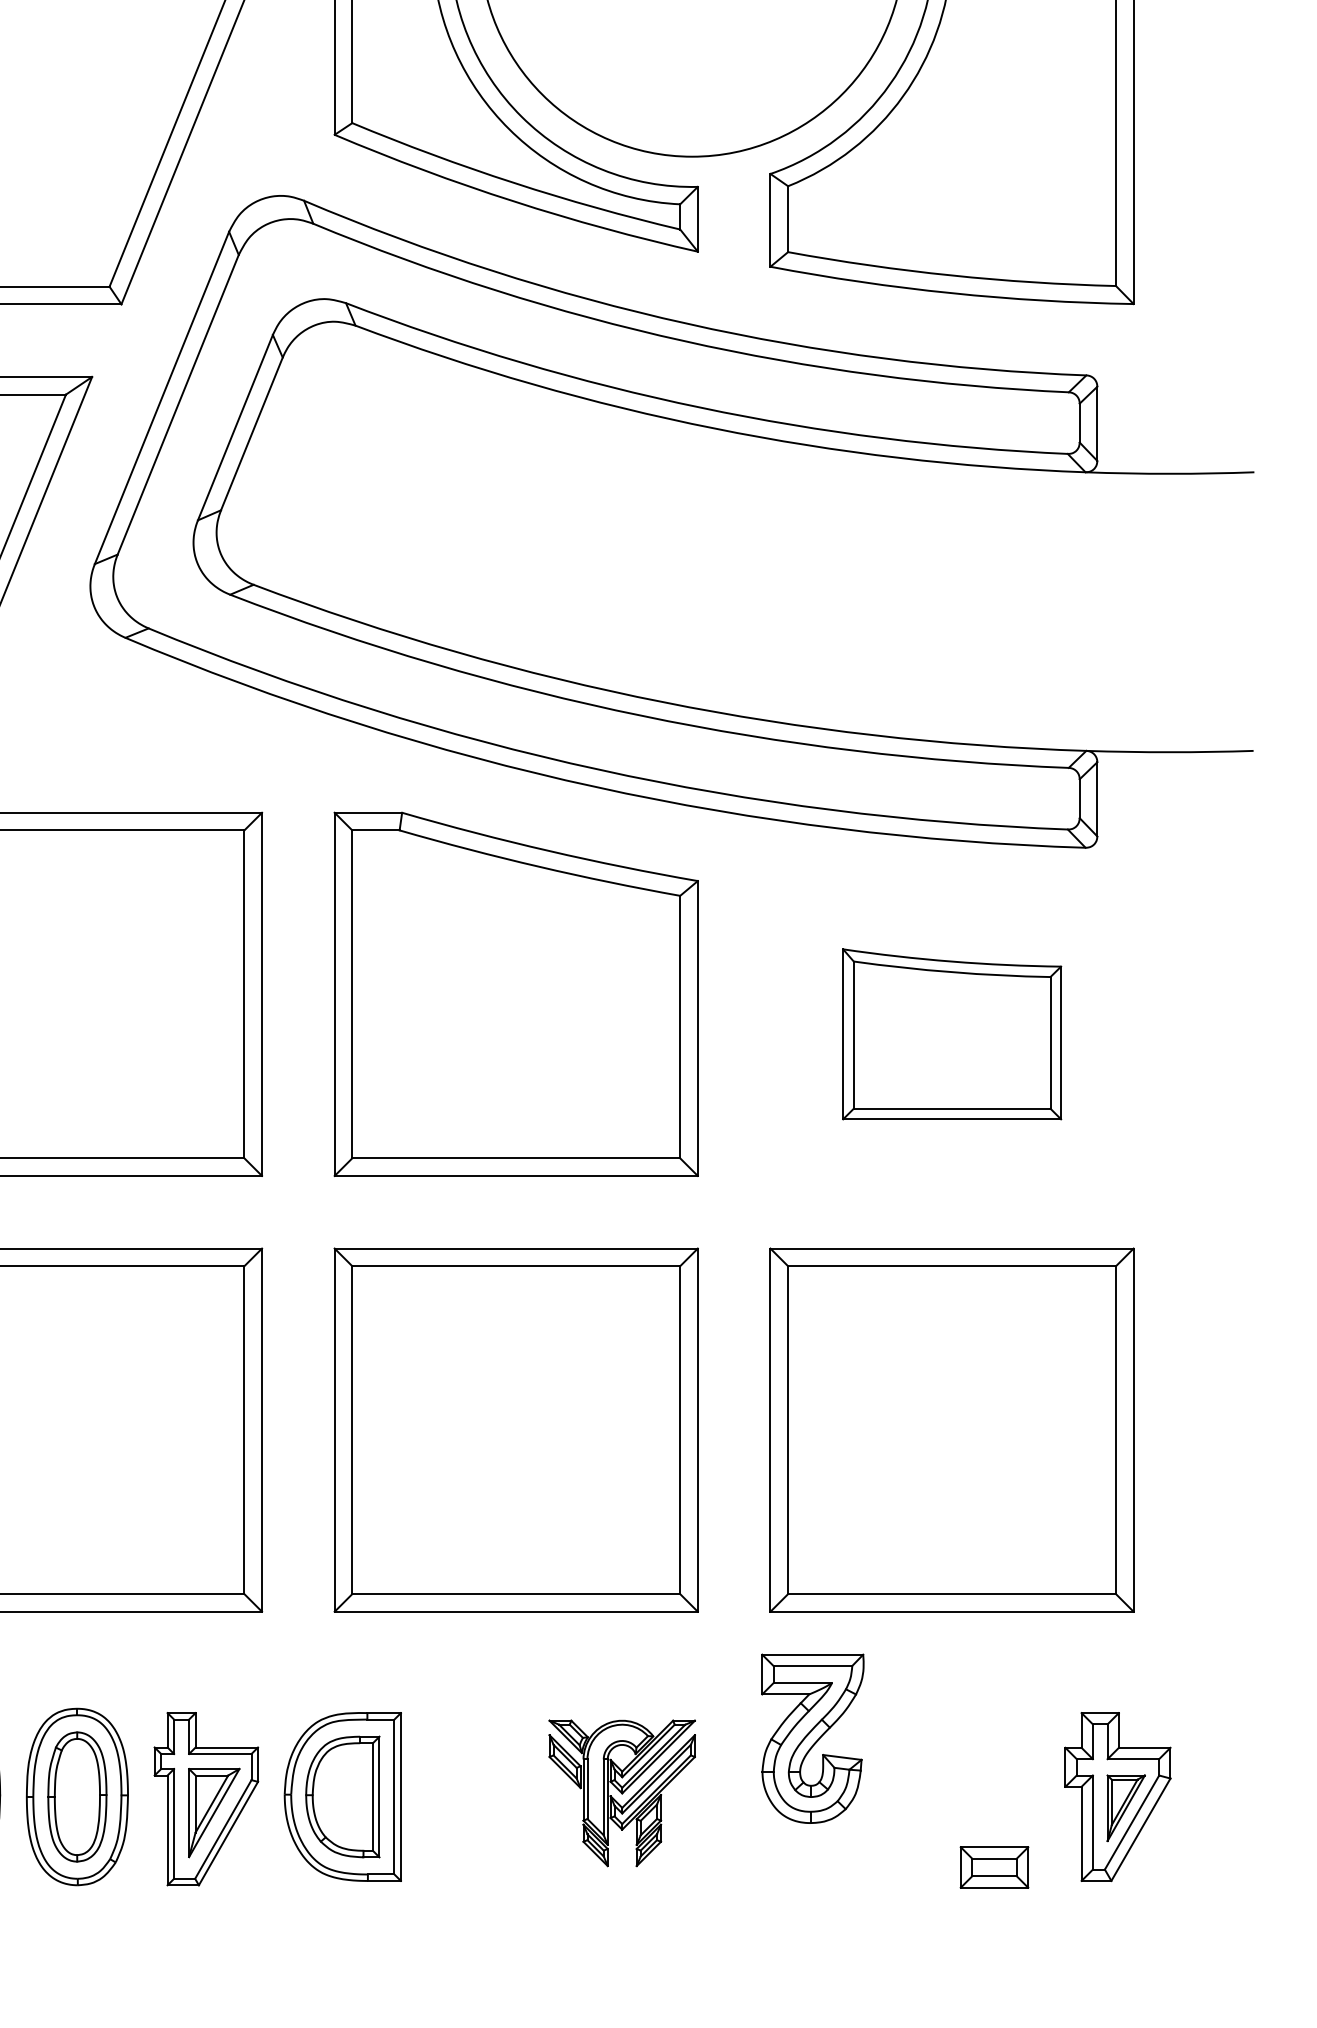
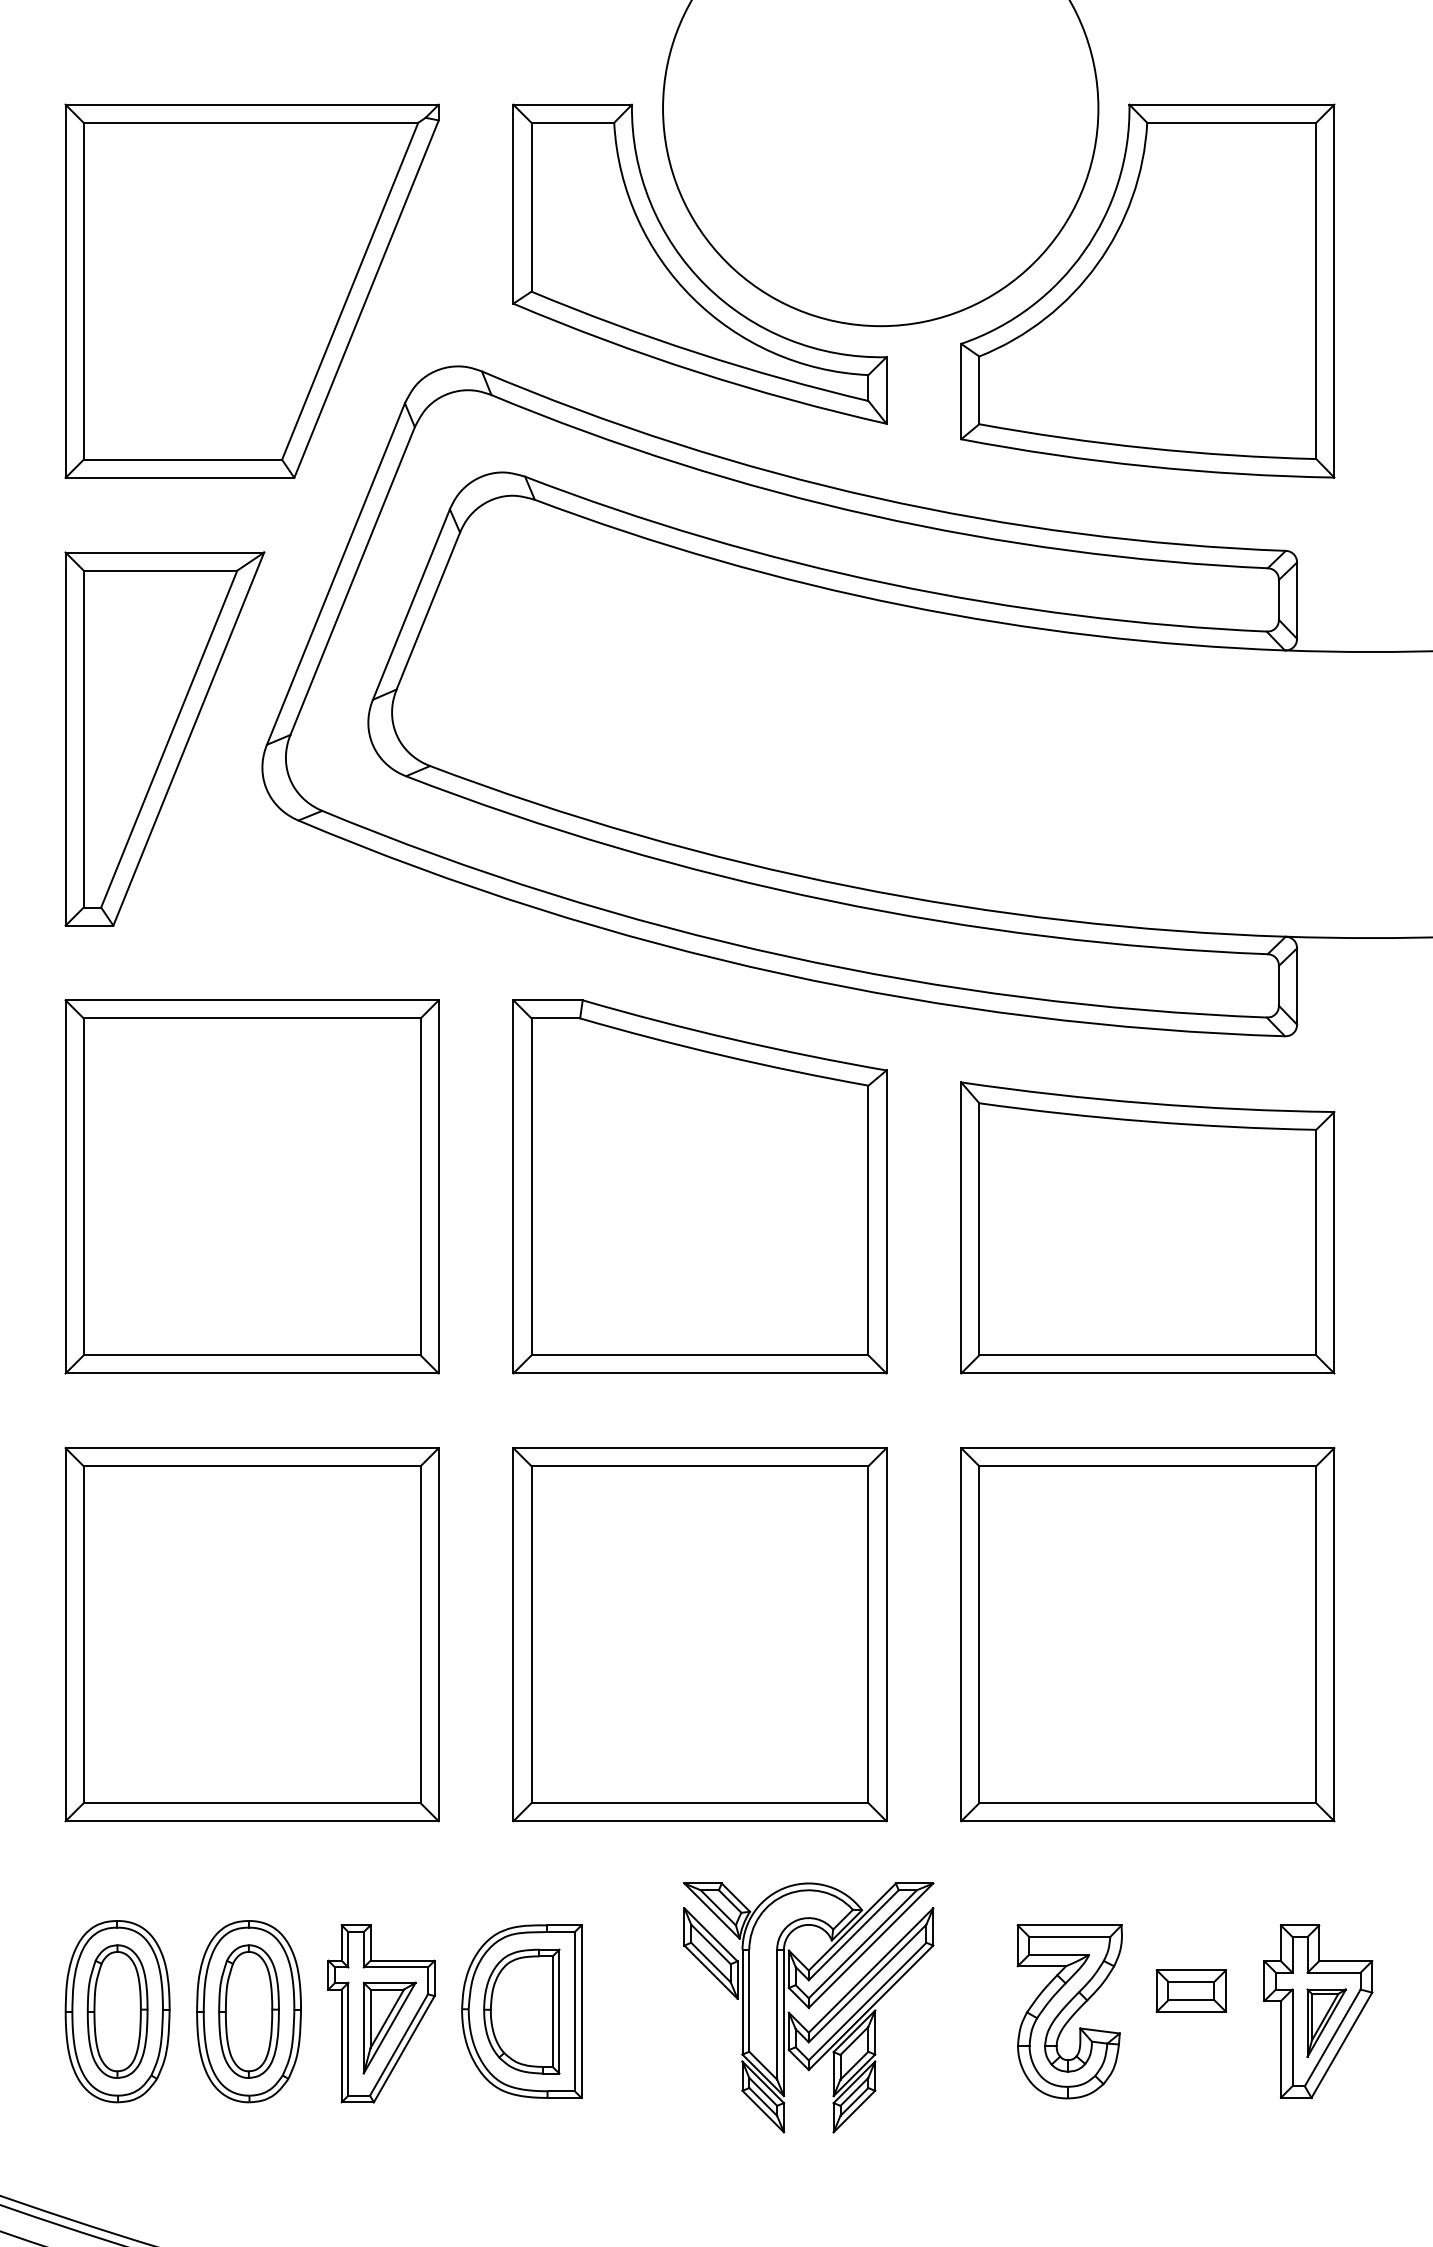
part: (951, 1033) -> (1147, 1227), size x1.67
part: (812, 1738) -> (1069, 2011), moved
part: (621, 1792) -> (808, 2007), size x1.67
part: (994, 1866) -> (1191, 1990), moved

